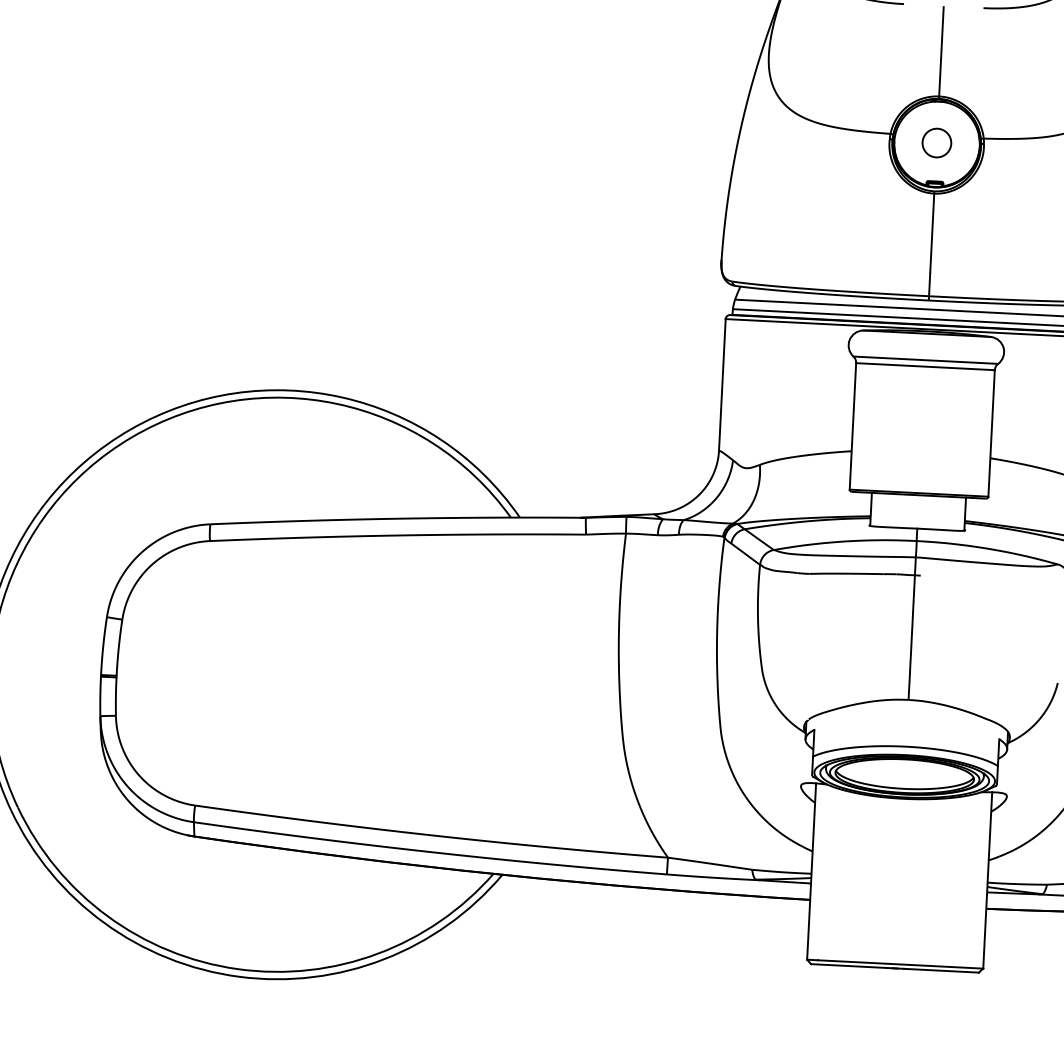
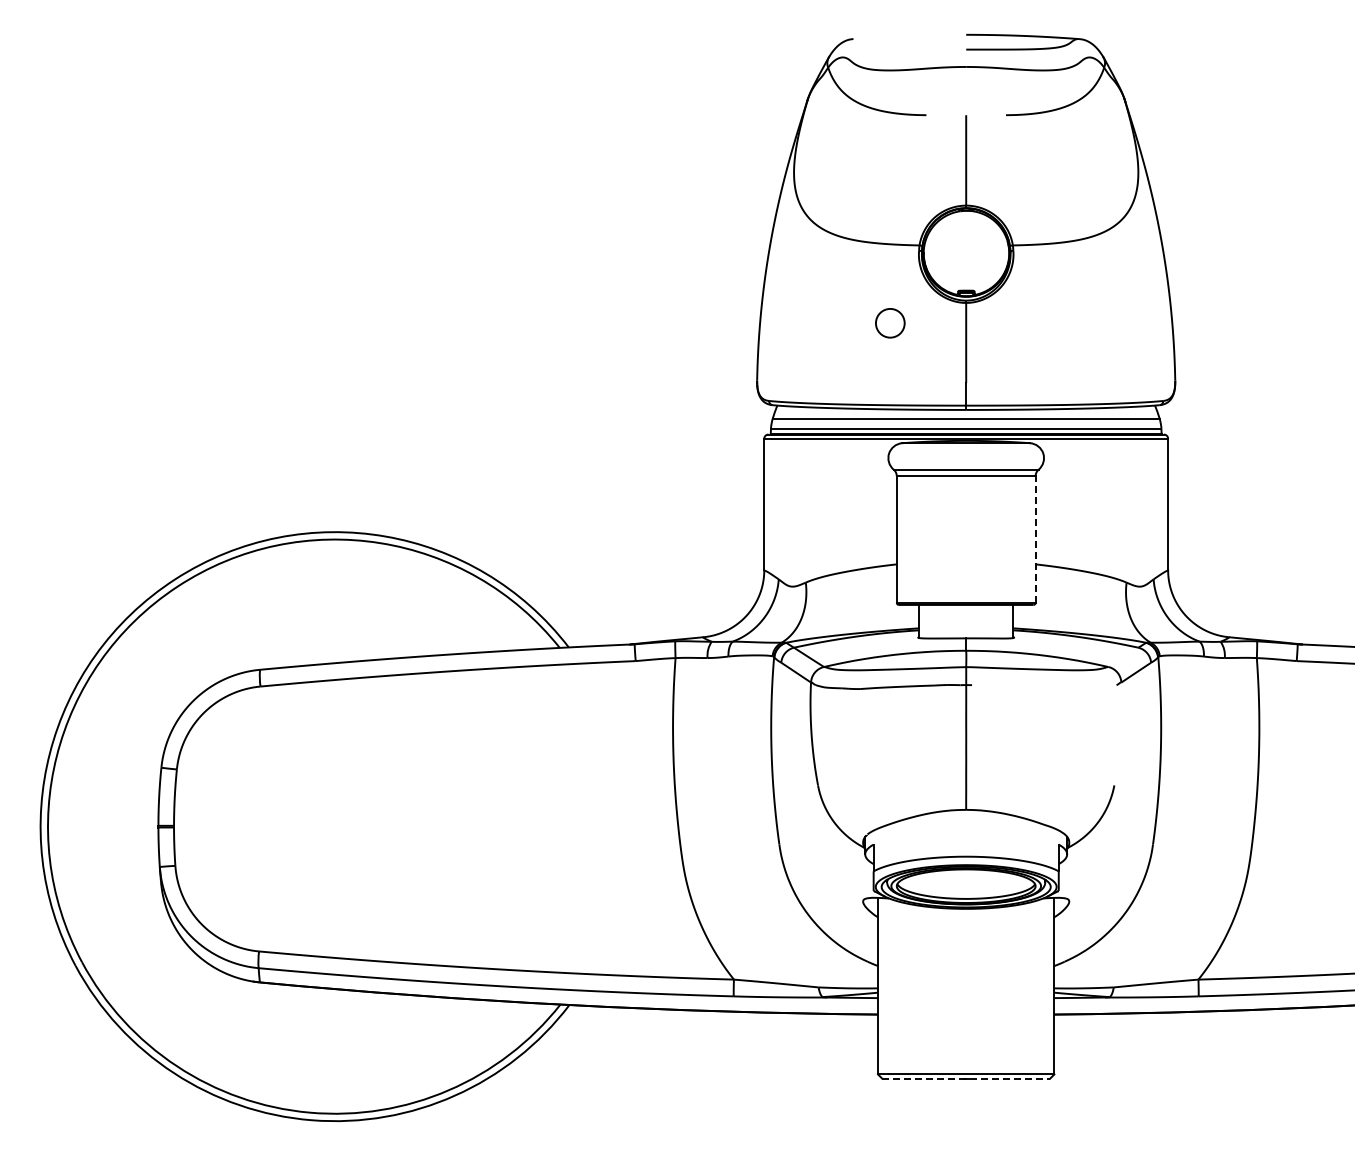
circle: (937, 143) -> (890, 323), moved
line: (991, 433) -> (1035, 539), solid -> dashed
line: (895, 968) -> (966, 1078), solid -> dashed

